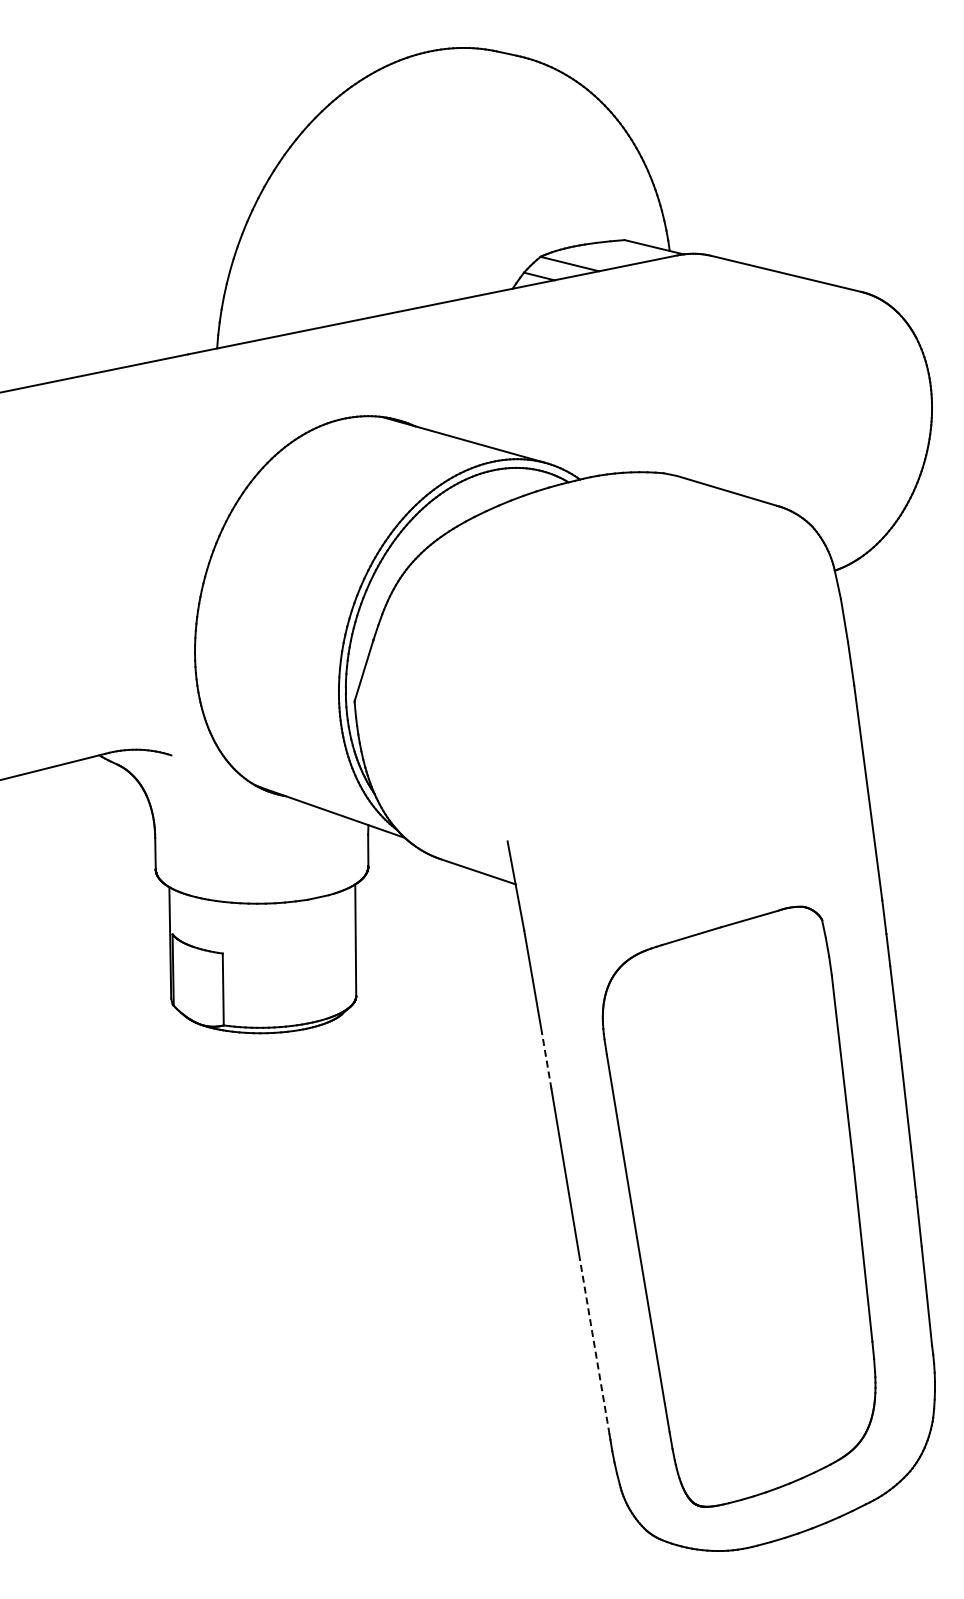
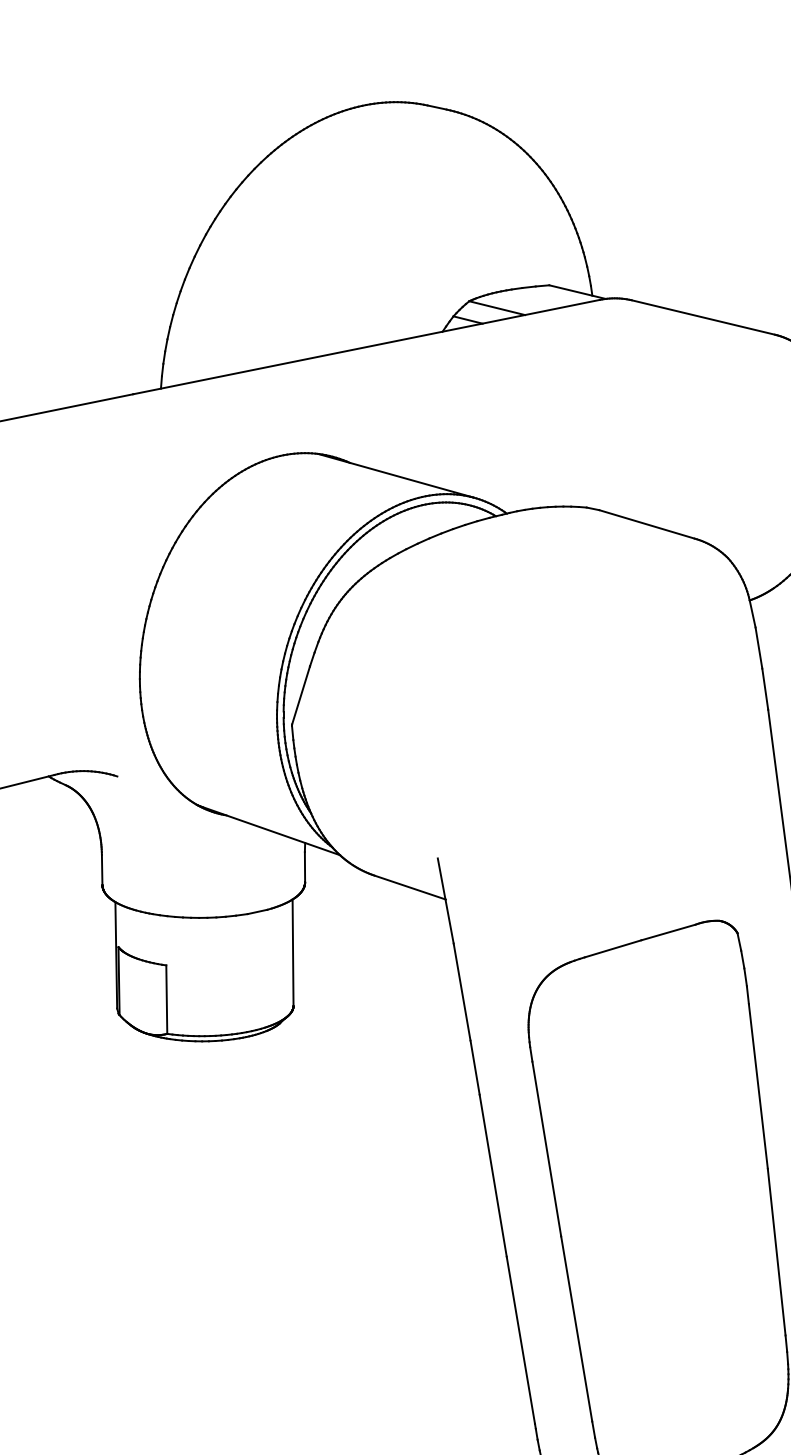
line: (546, 1060) -> (474, 1067), dashed -> solid
line: (594, 1346) -> (520, 1339), dashed -> solid

